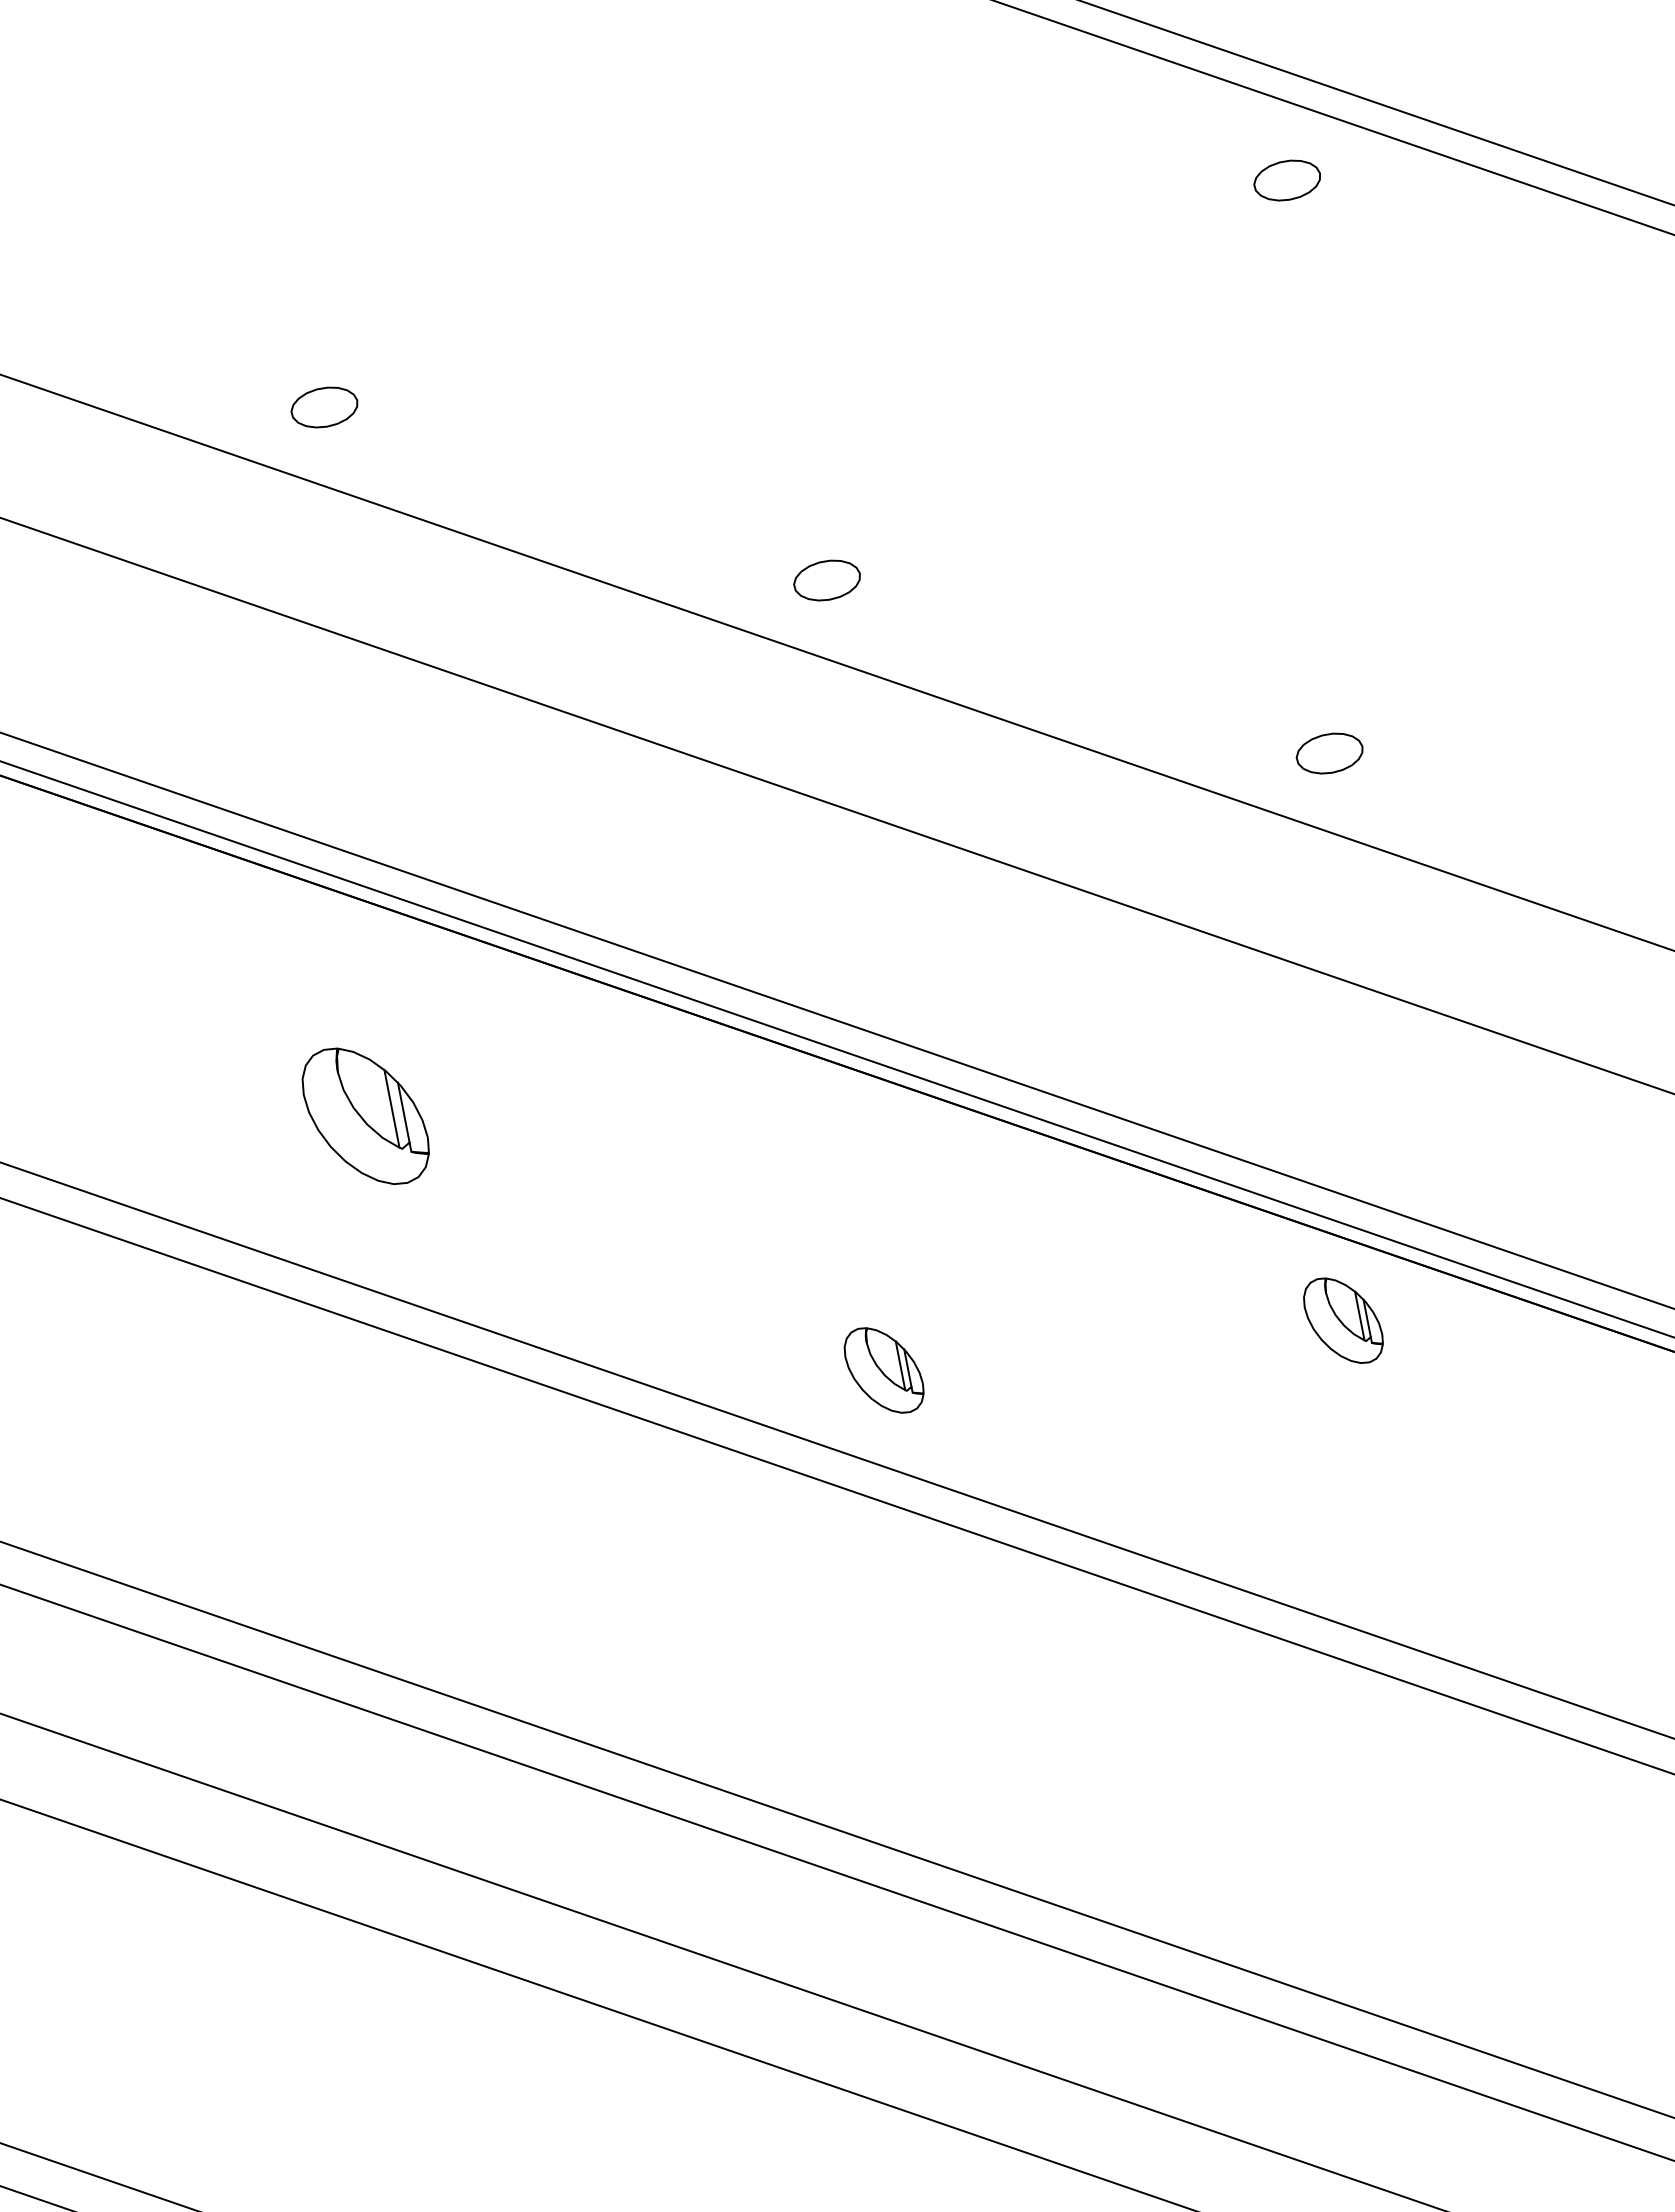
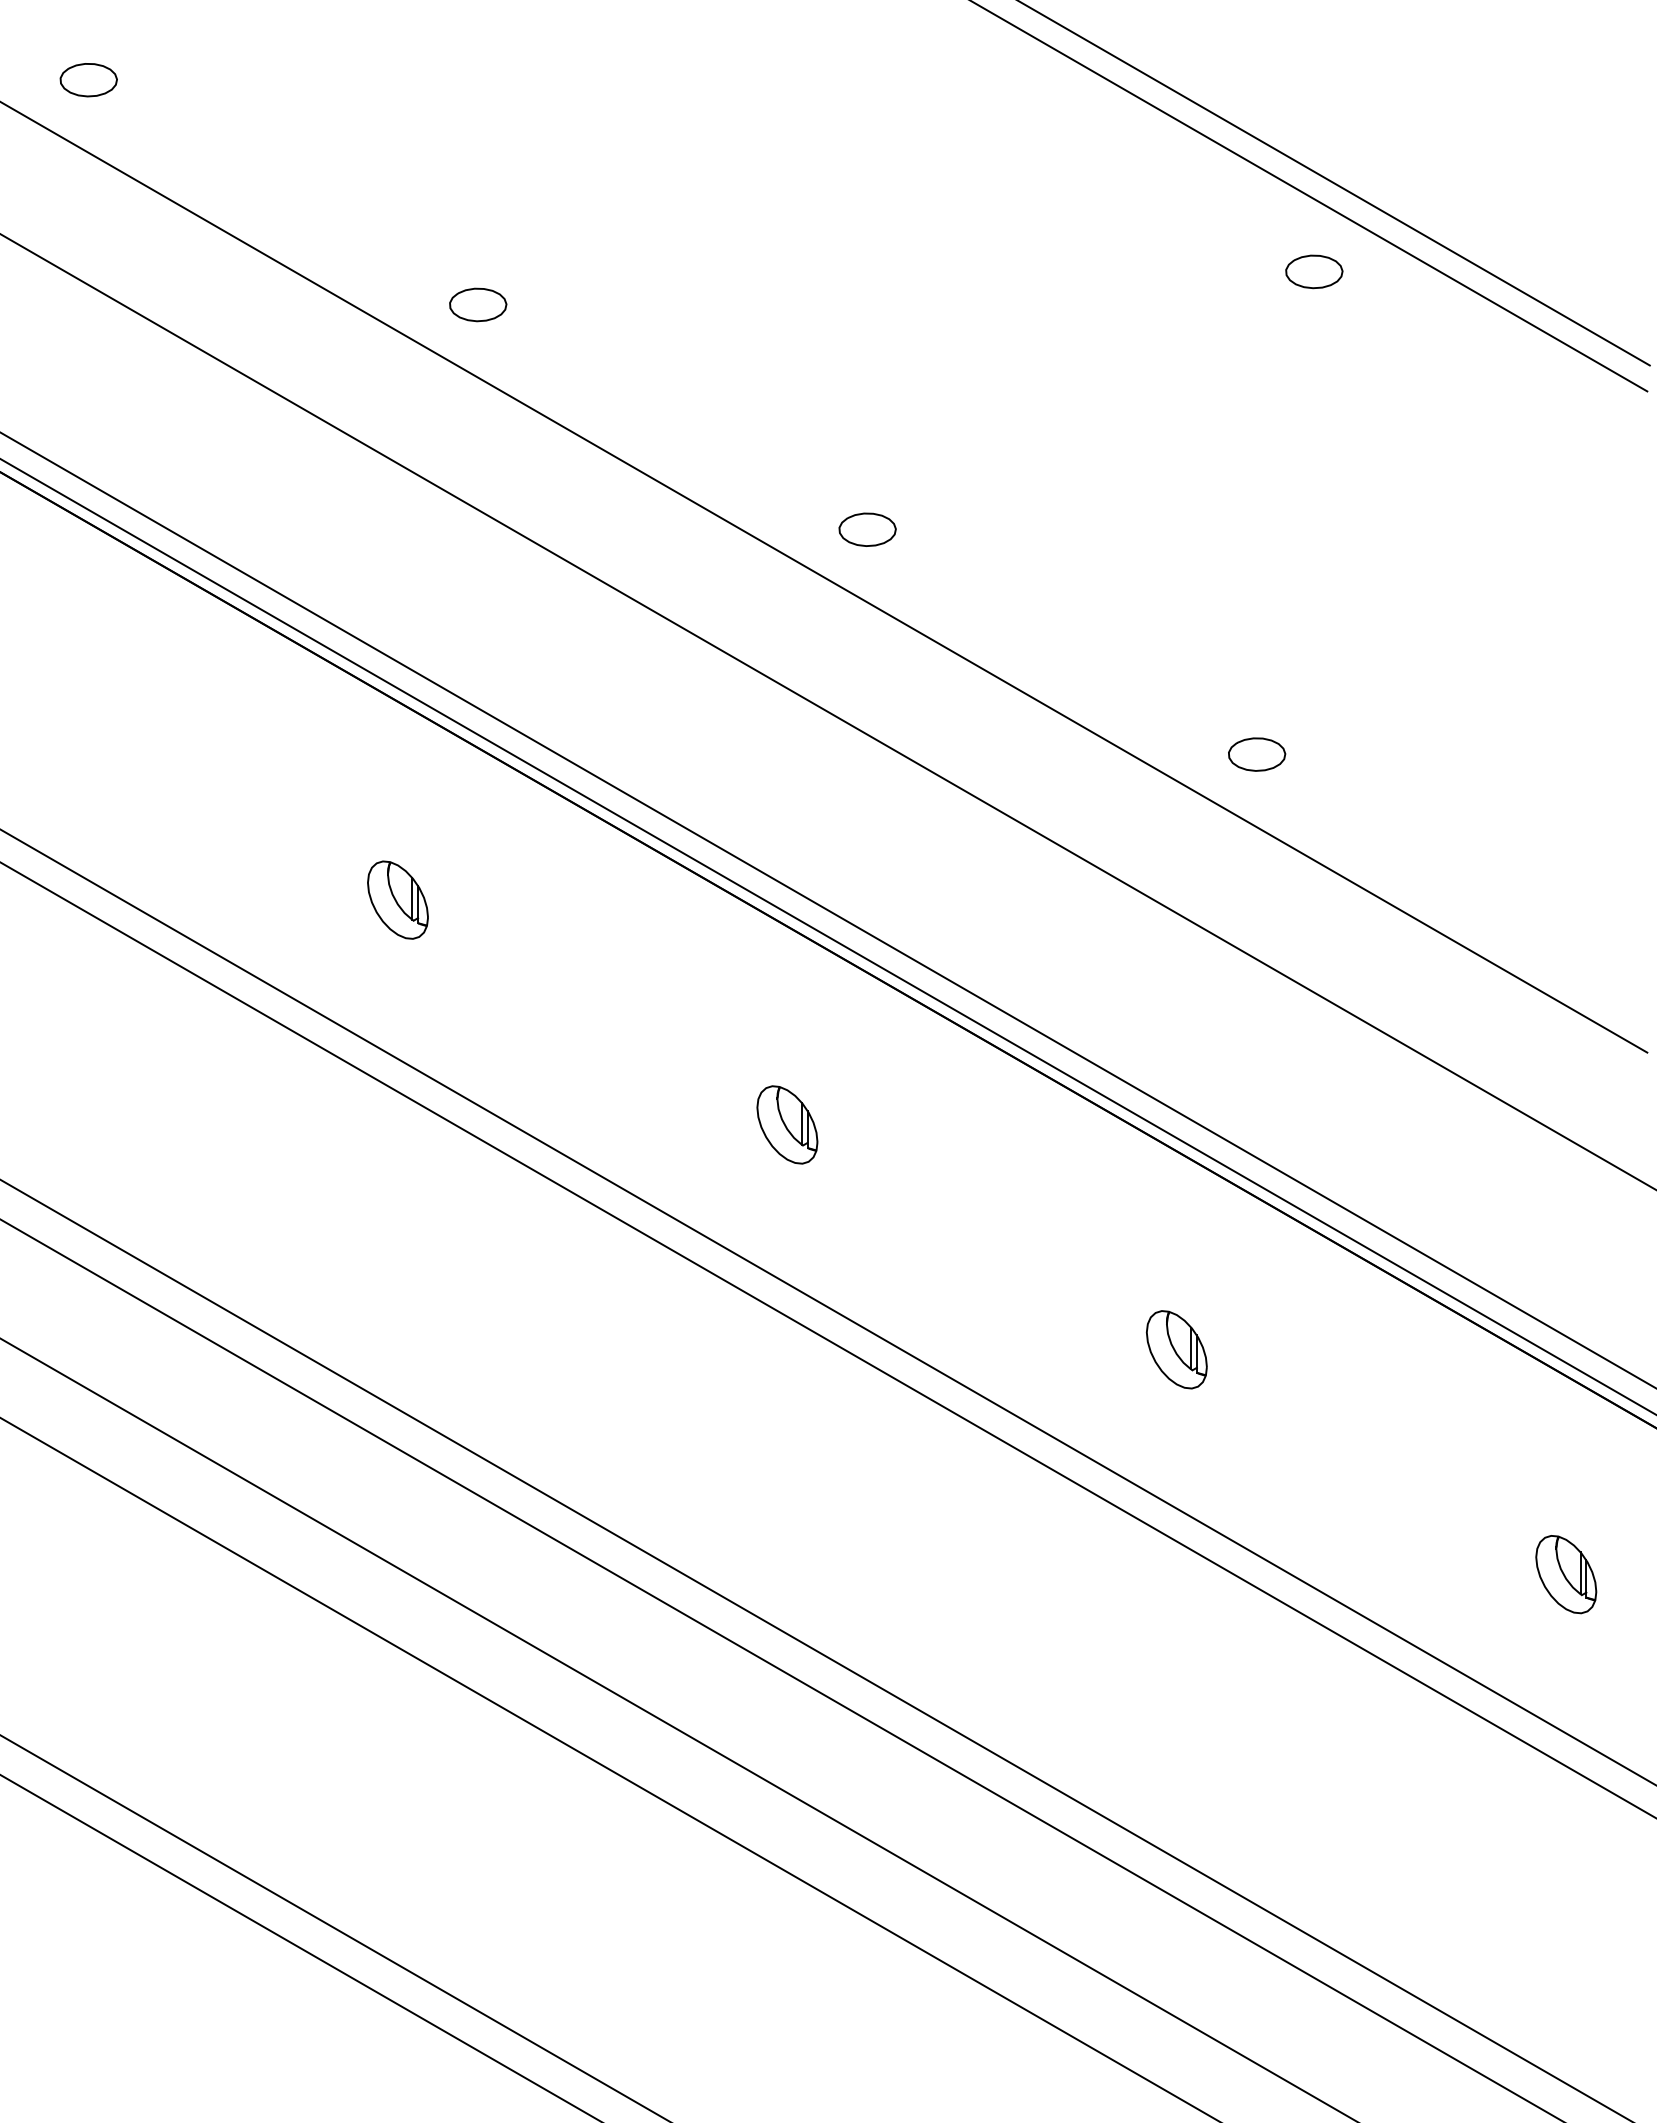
part: (365, 1115) -> (397, 899), size x0.62
part: (1342, 1320) -> (1176, 1349), moved
part: (884, 1369) -> (787, 1124), moved

